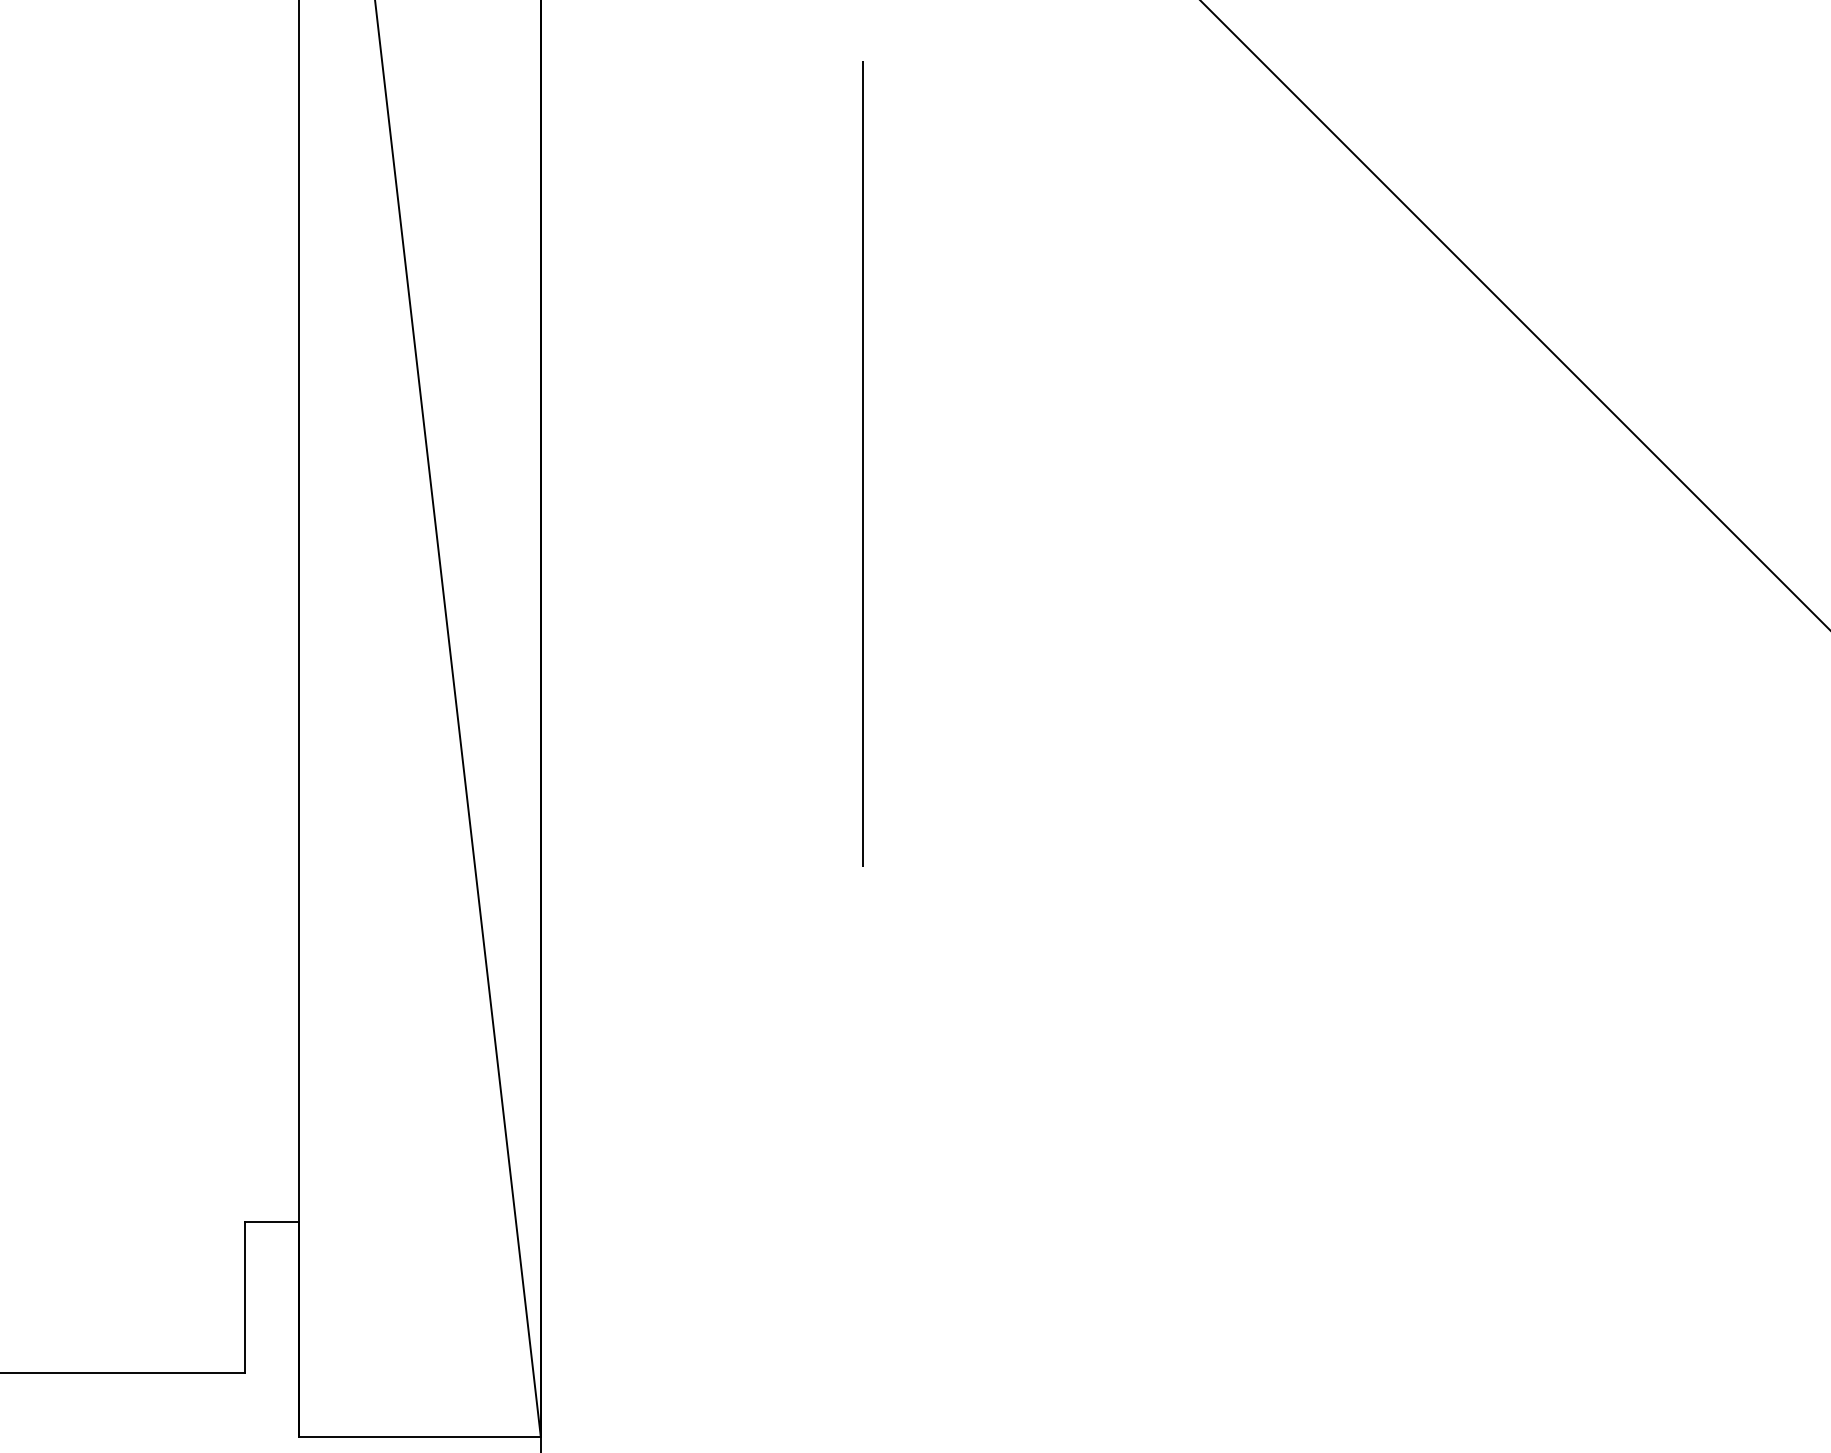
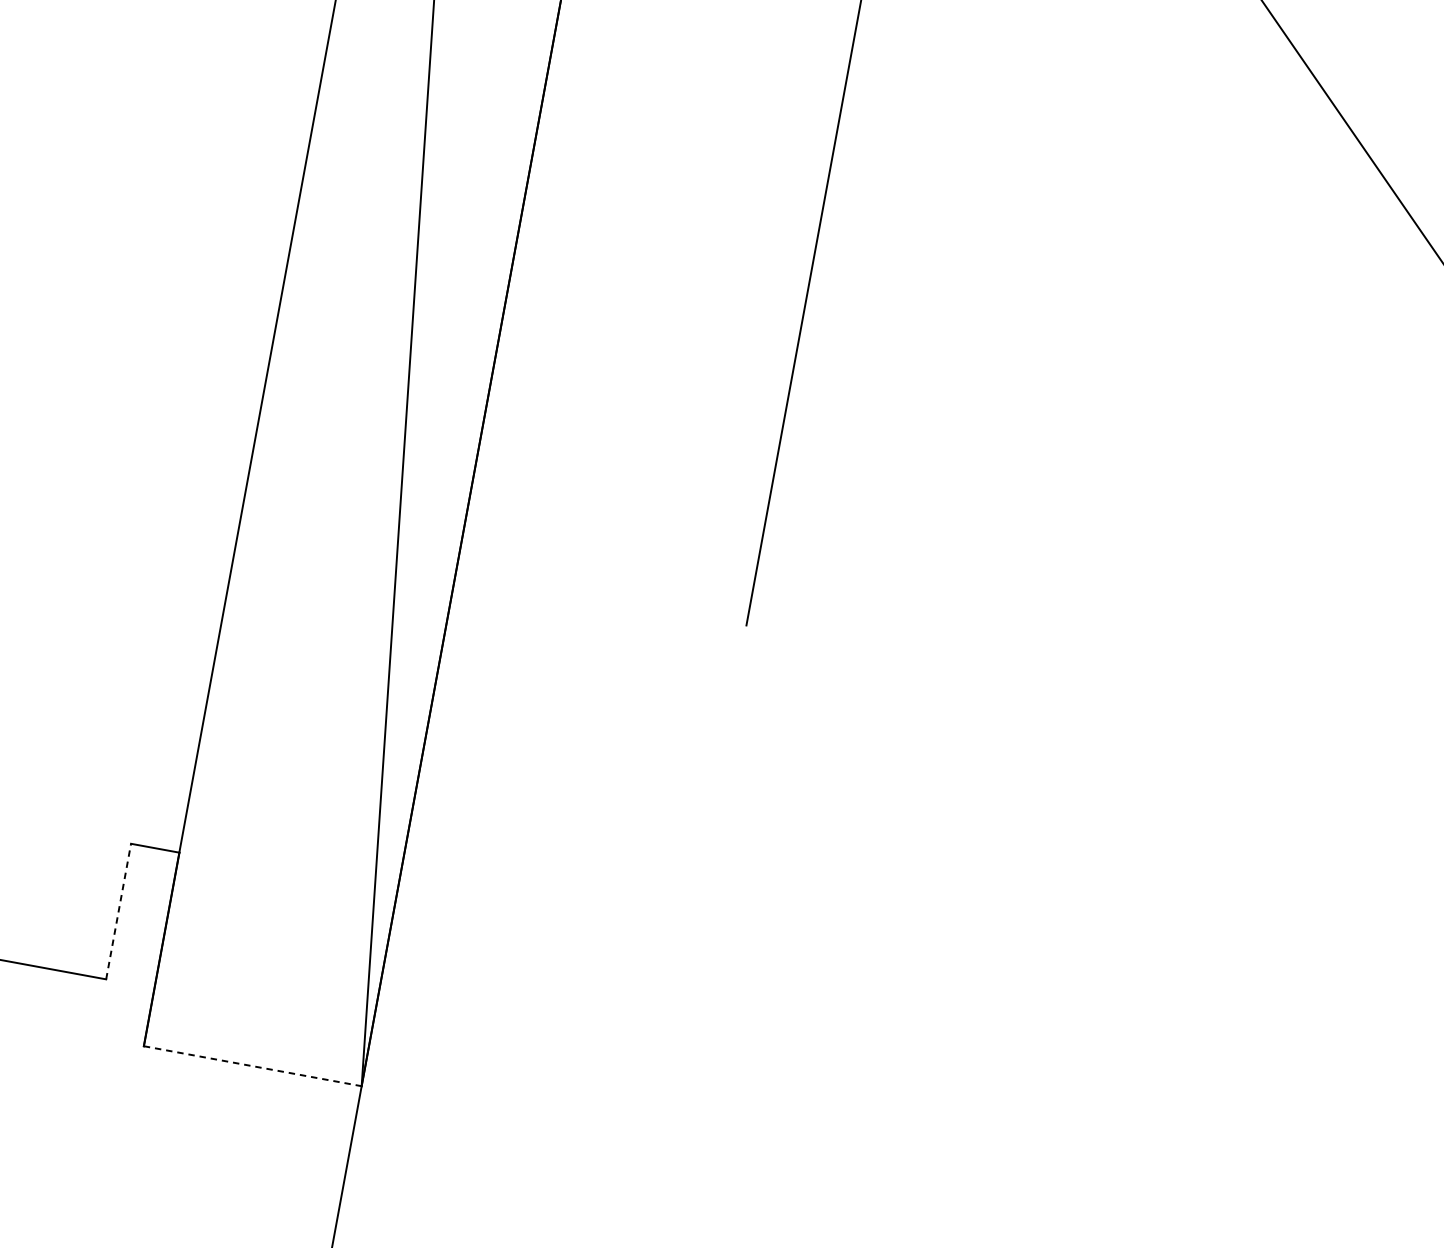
line: (245, 1296) -> (118, 910), solid -> dashed
line: (419, 1436) -> (252, 1065), solid -> dashed

